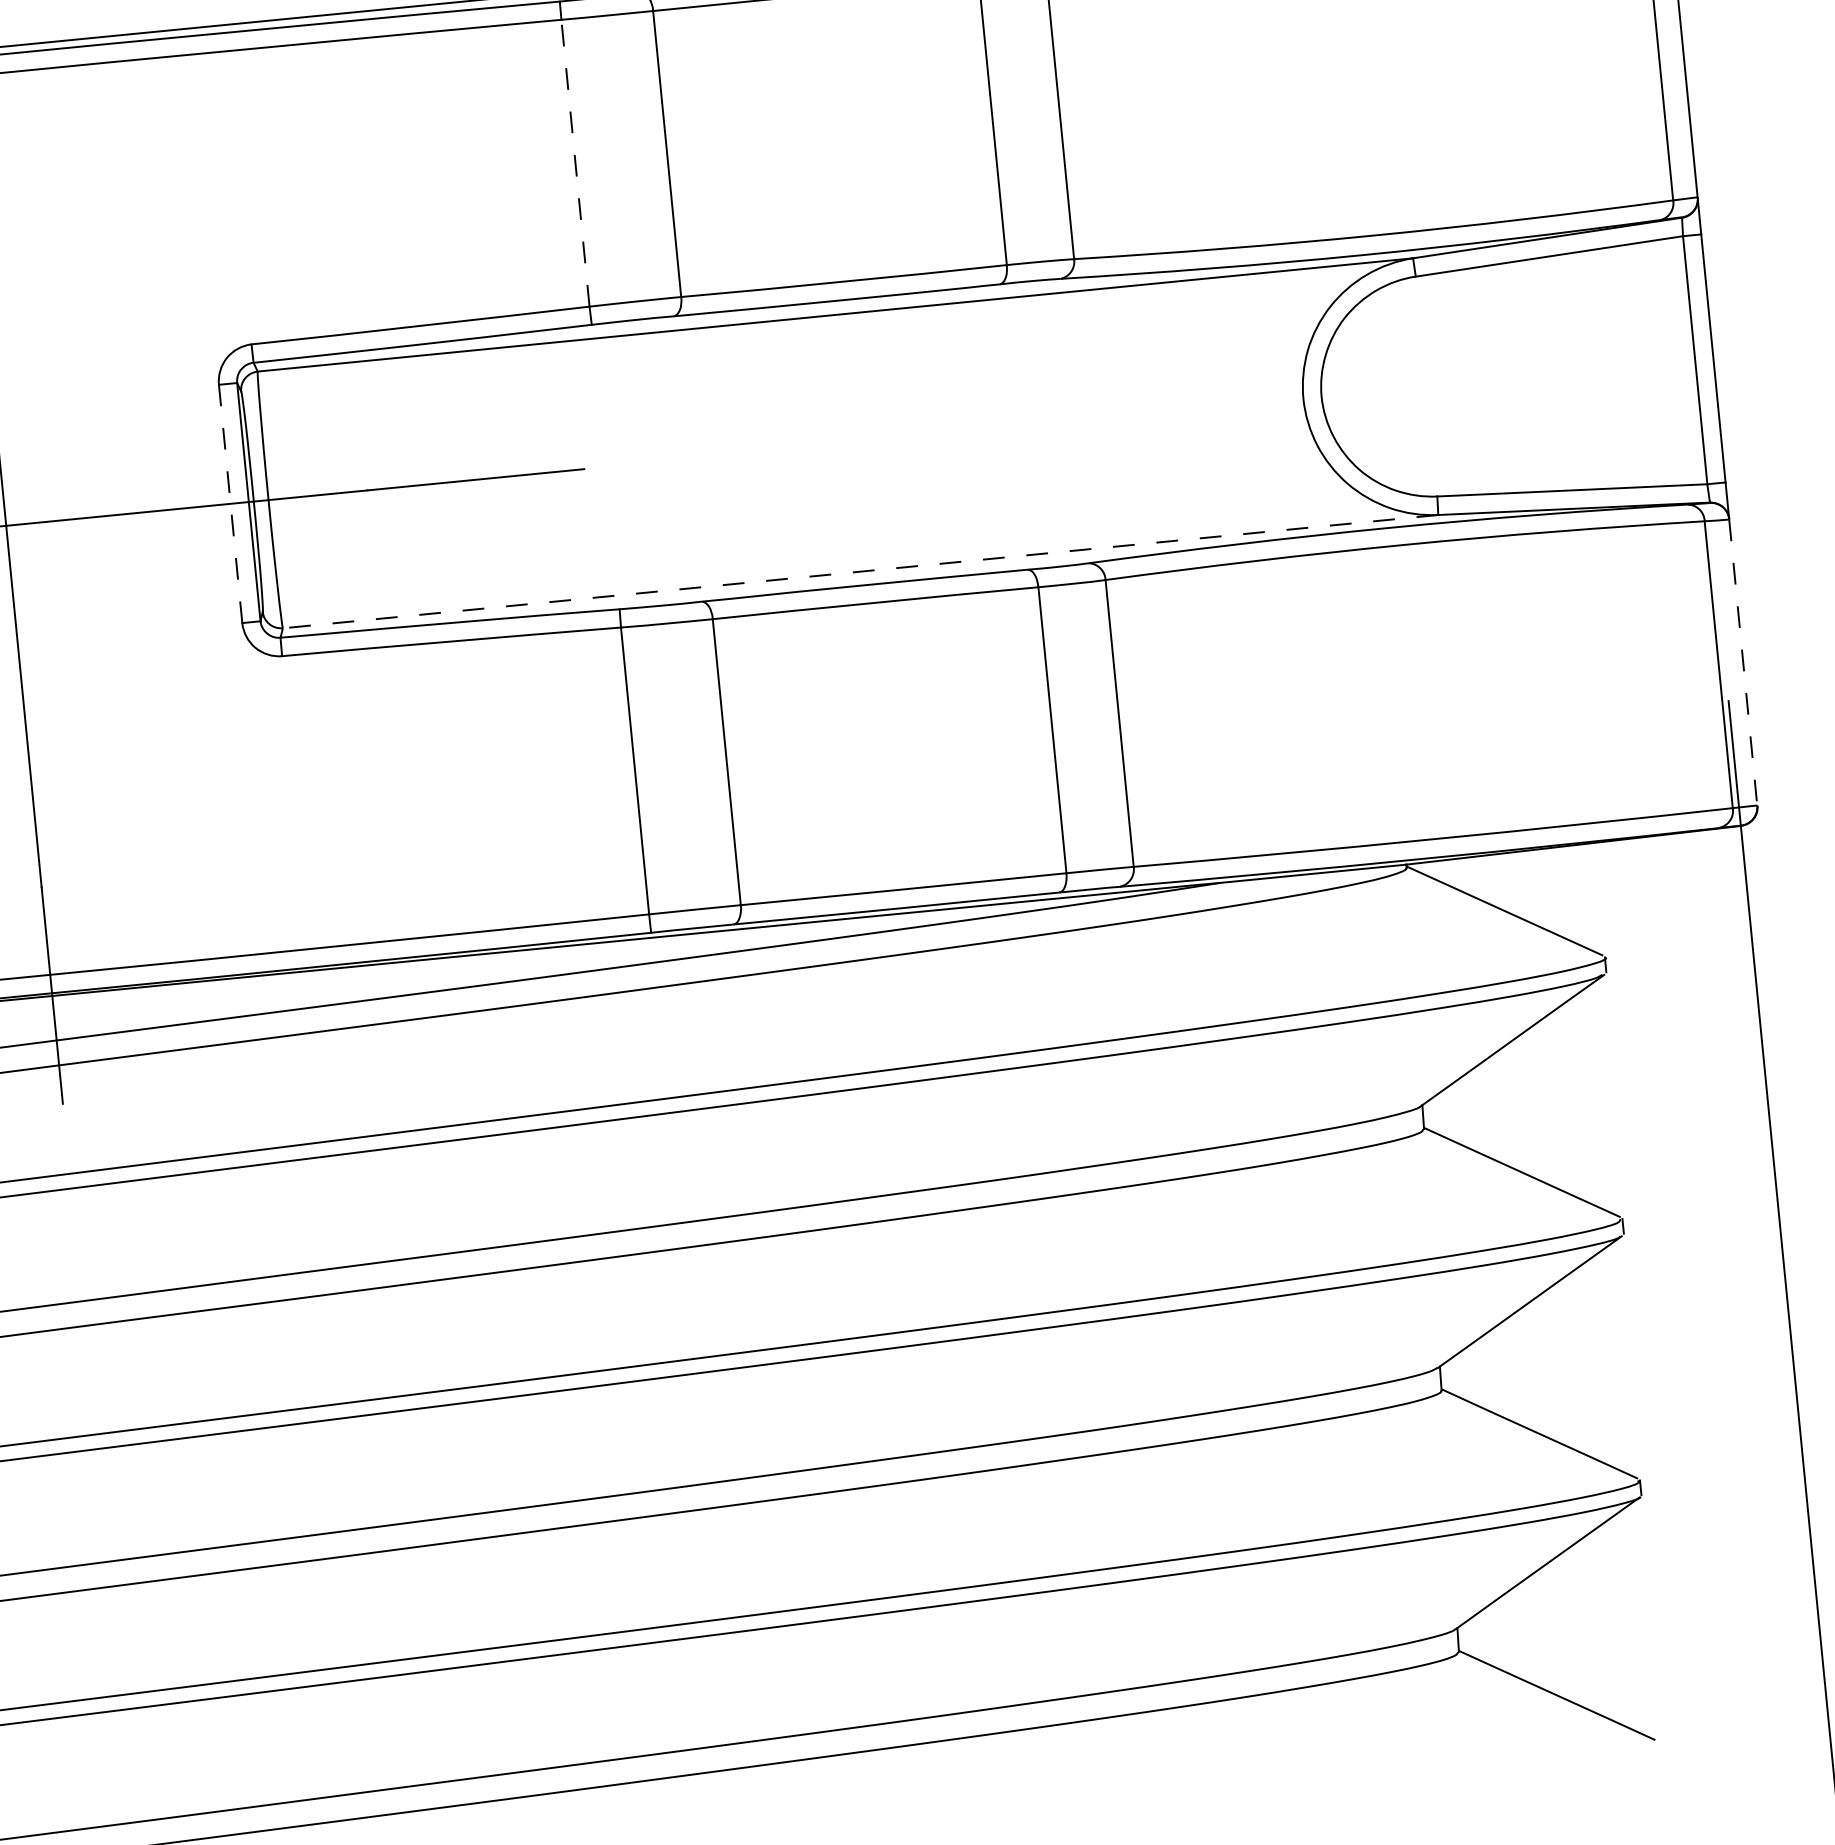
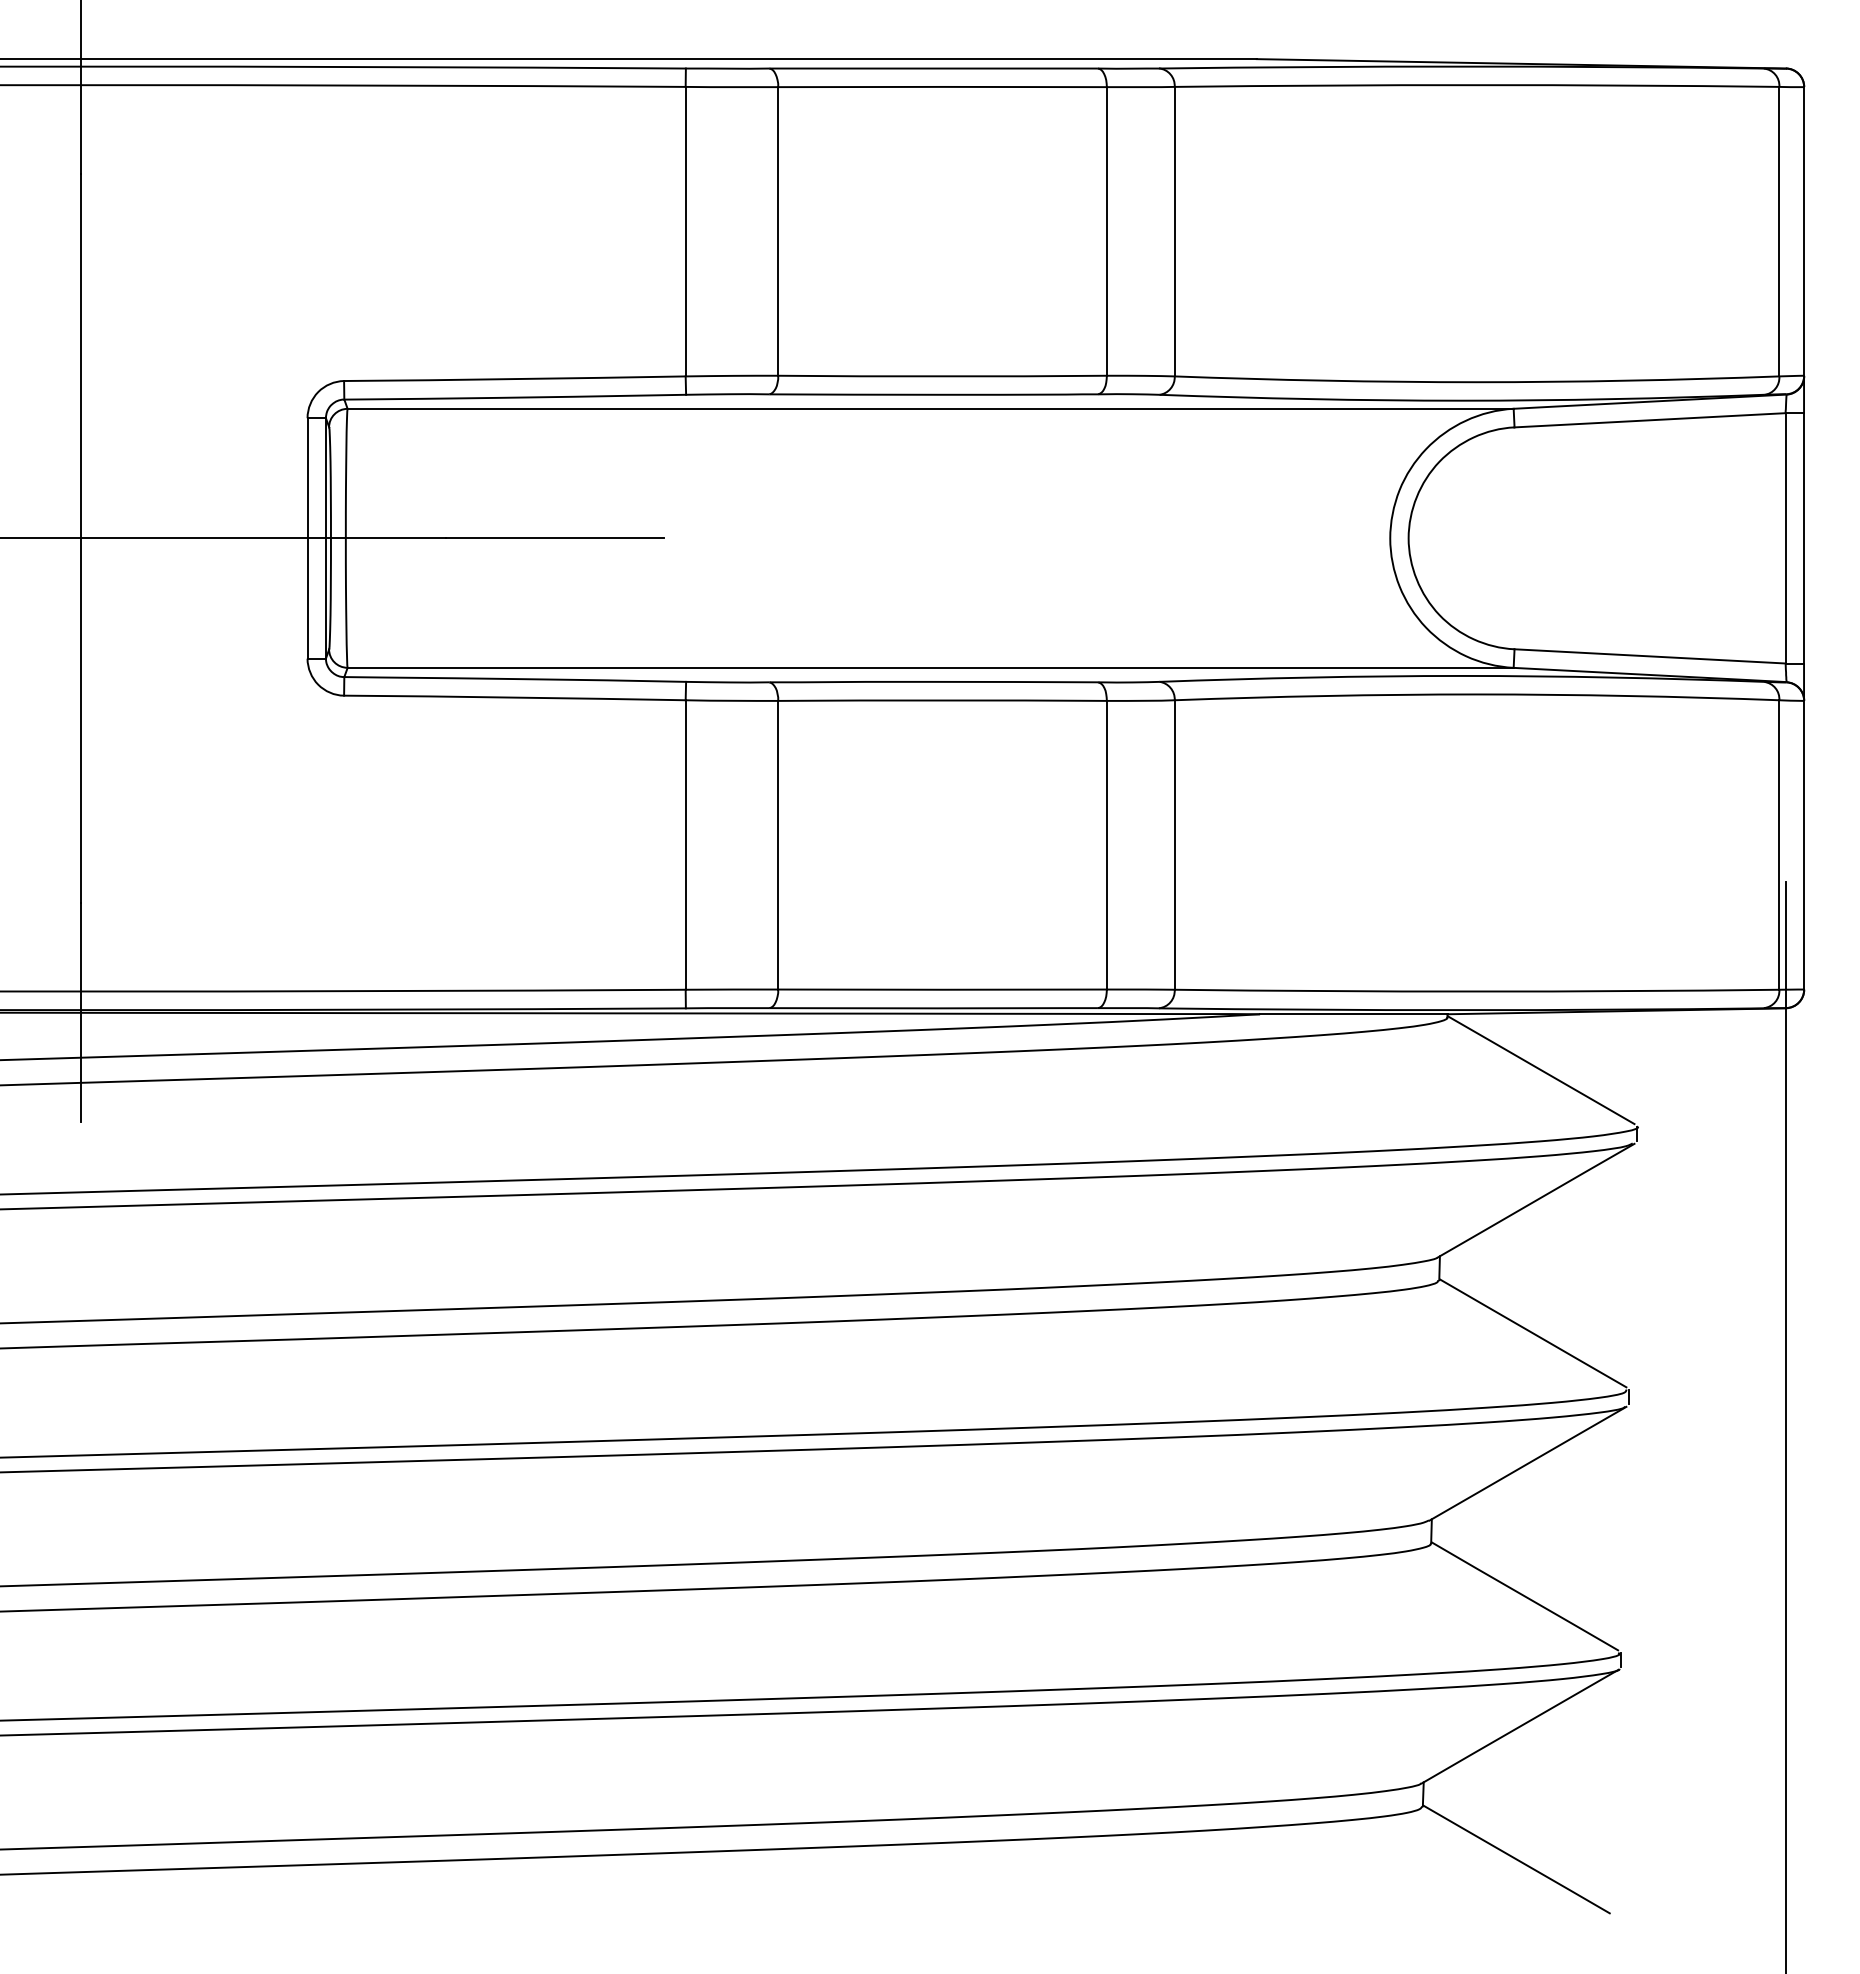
line: (575, 163) -> (685, 231), dashed -> solid
line: (230, 503) -> (307, 537), dashed -> solid
line: (860, 571) -> (930, 667), dashed -> solid
line: (1743, 662) -> (1804, 845), dashed -> solid

